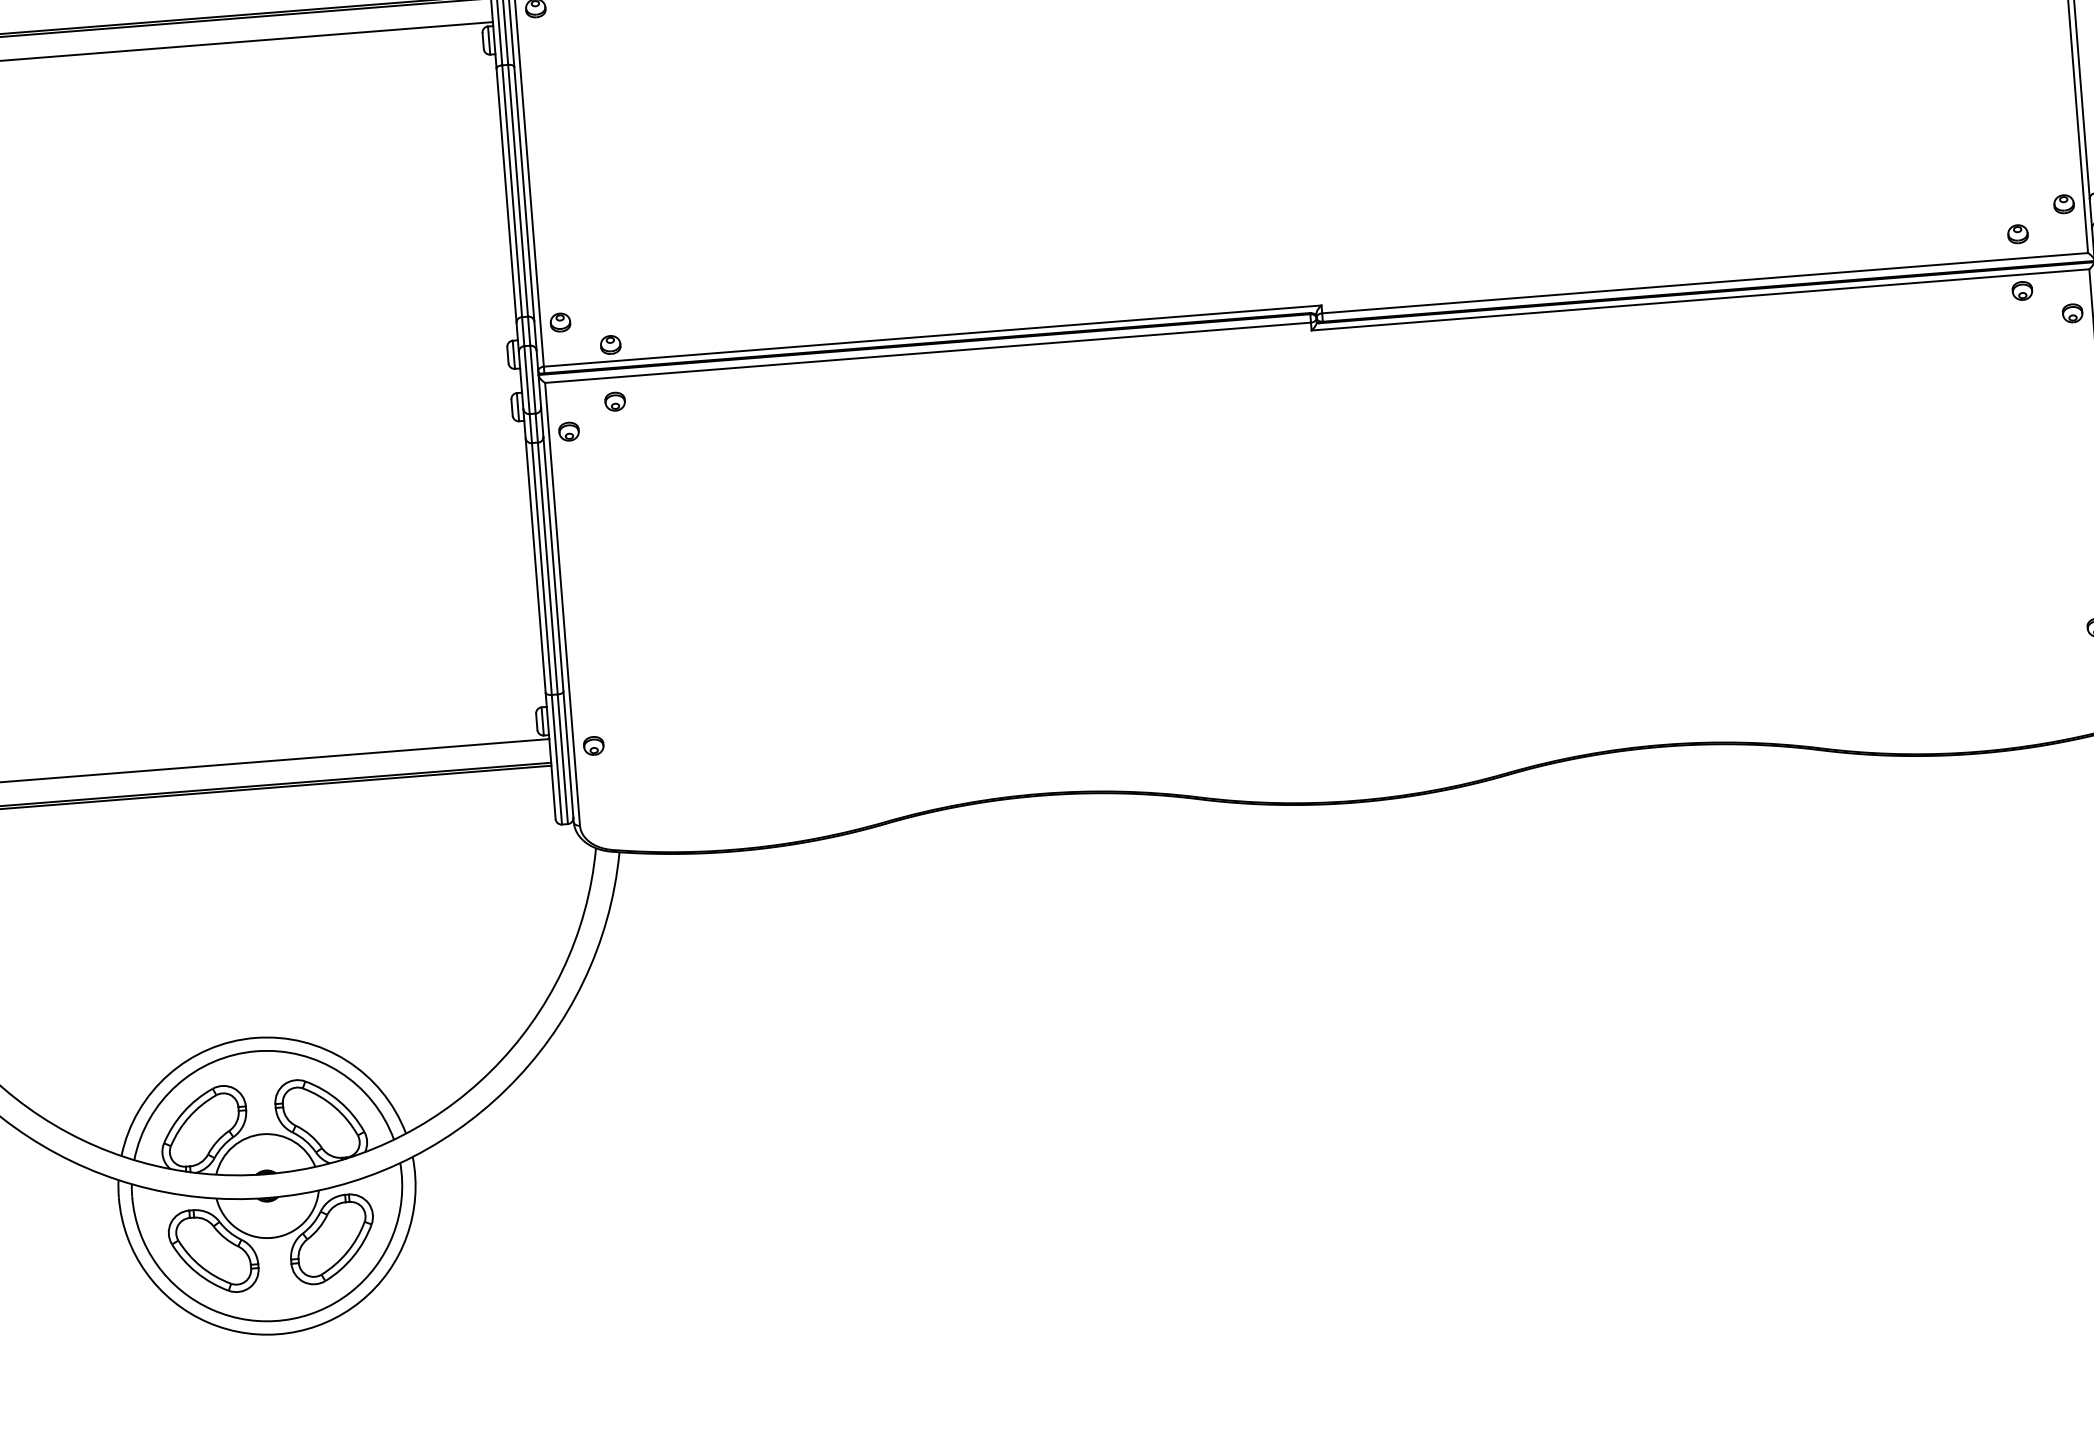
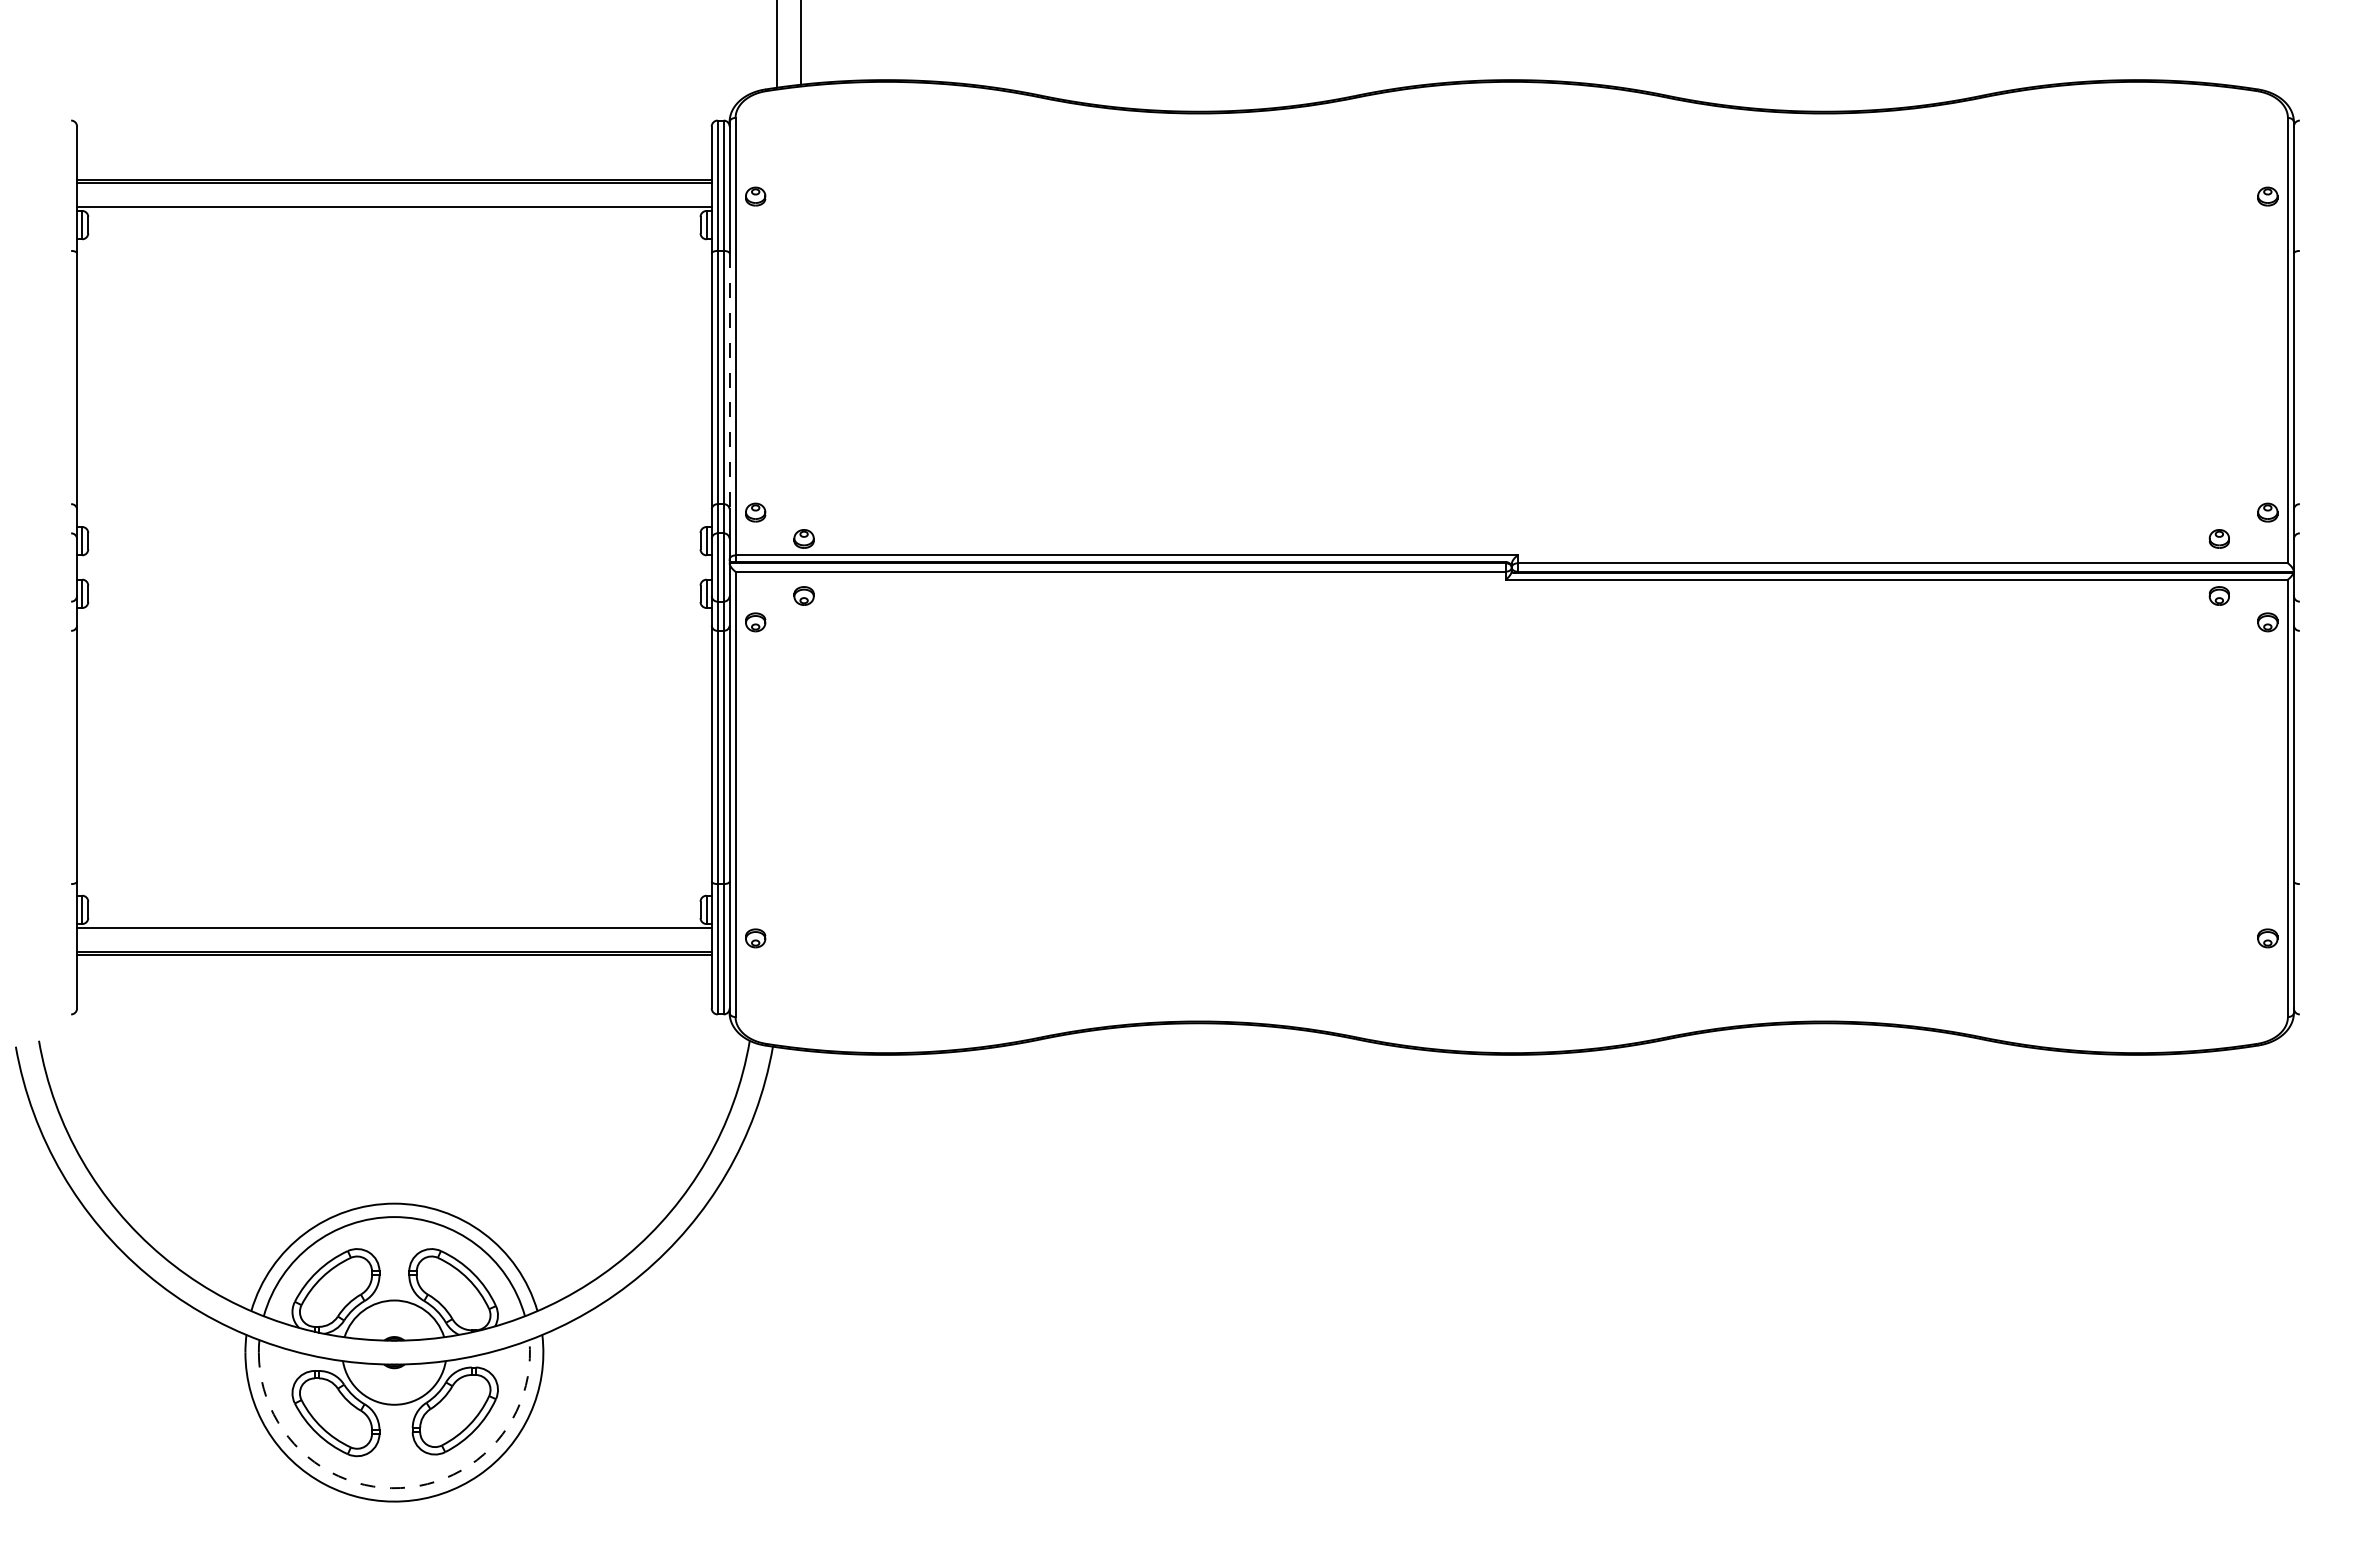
line: (524, 194) -> (729, 381), solid -> dashed
arc: (283, 1320) -> (400, 1488), solid -> dashed

